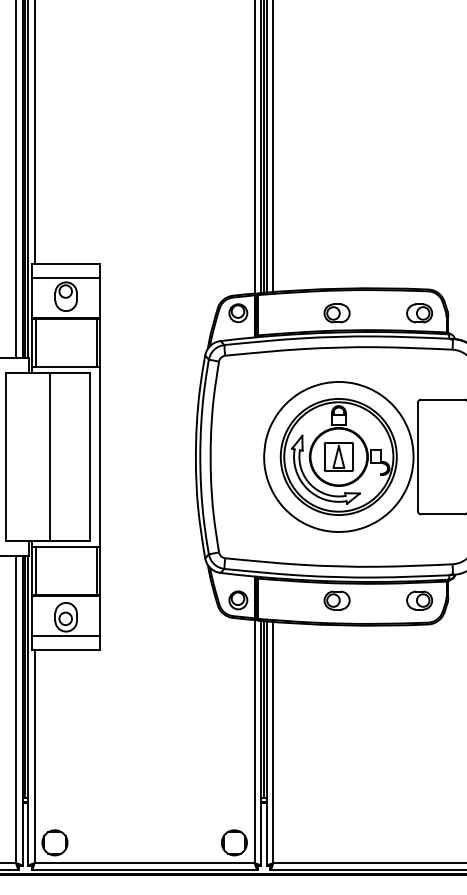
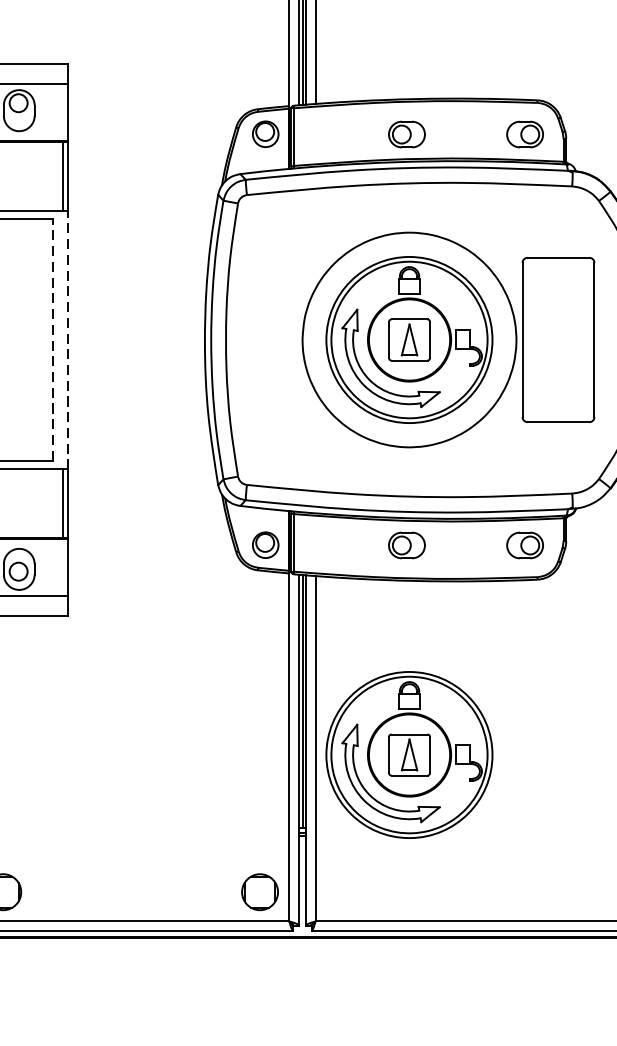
line: (89, 456) -> (52, 339), solid -> dashed
line: (100, 456) -> (68, 339), solid -> dashed
part: (338, 746) -> (409, 754), added

